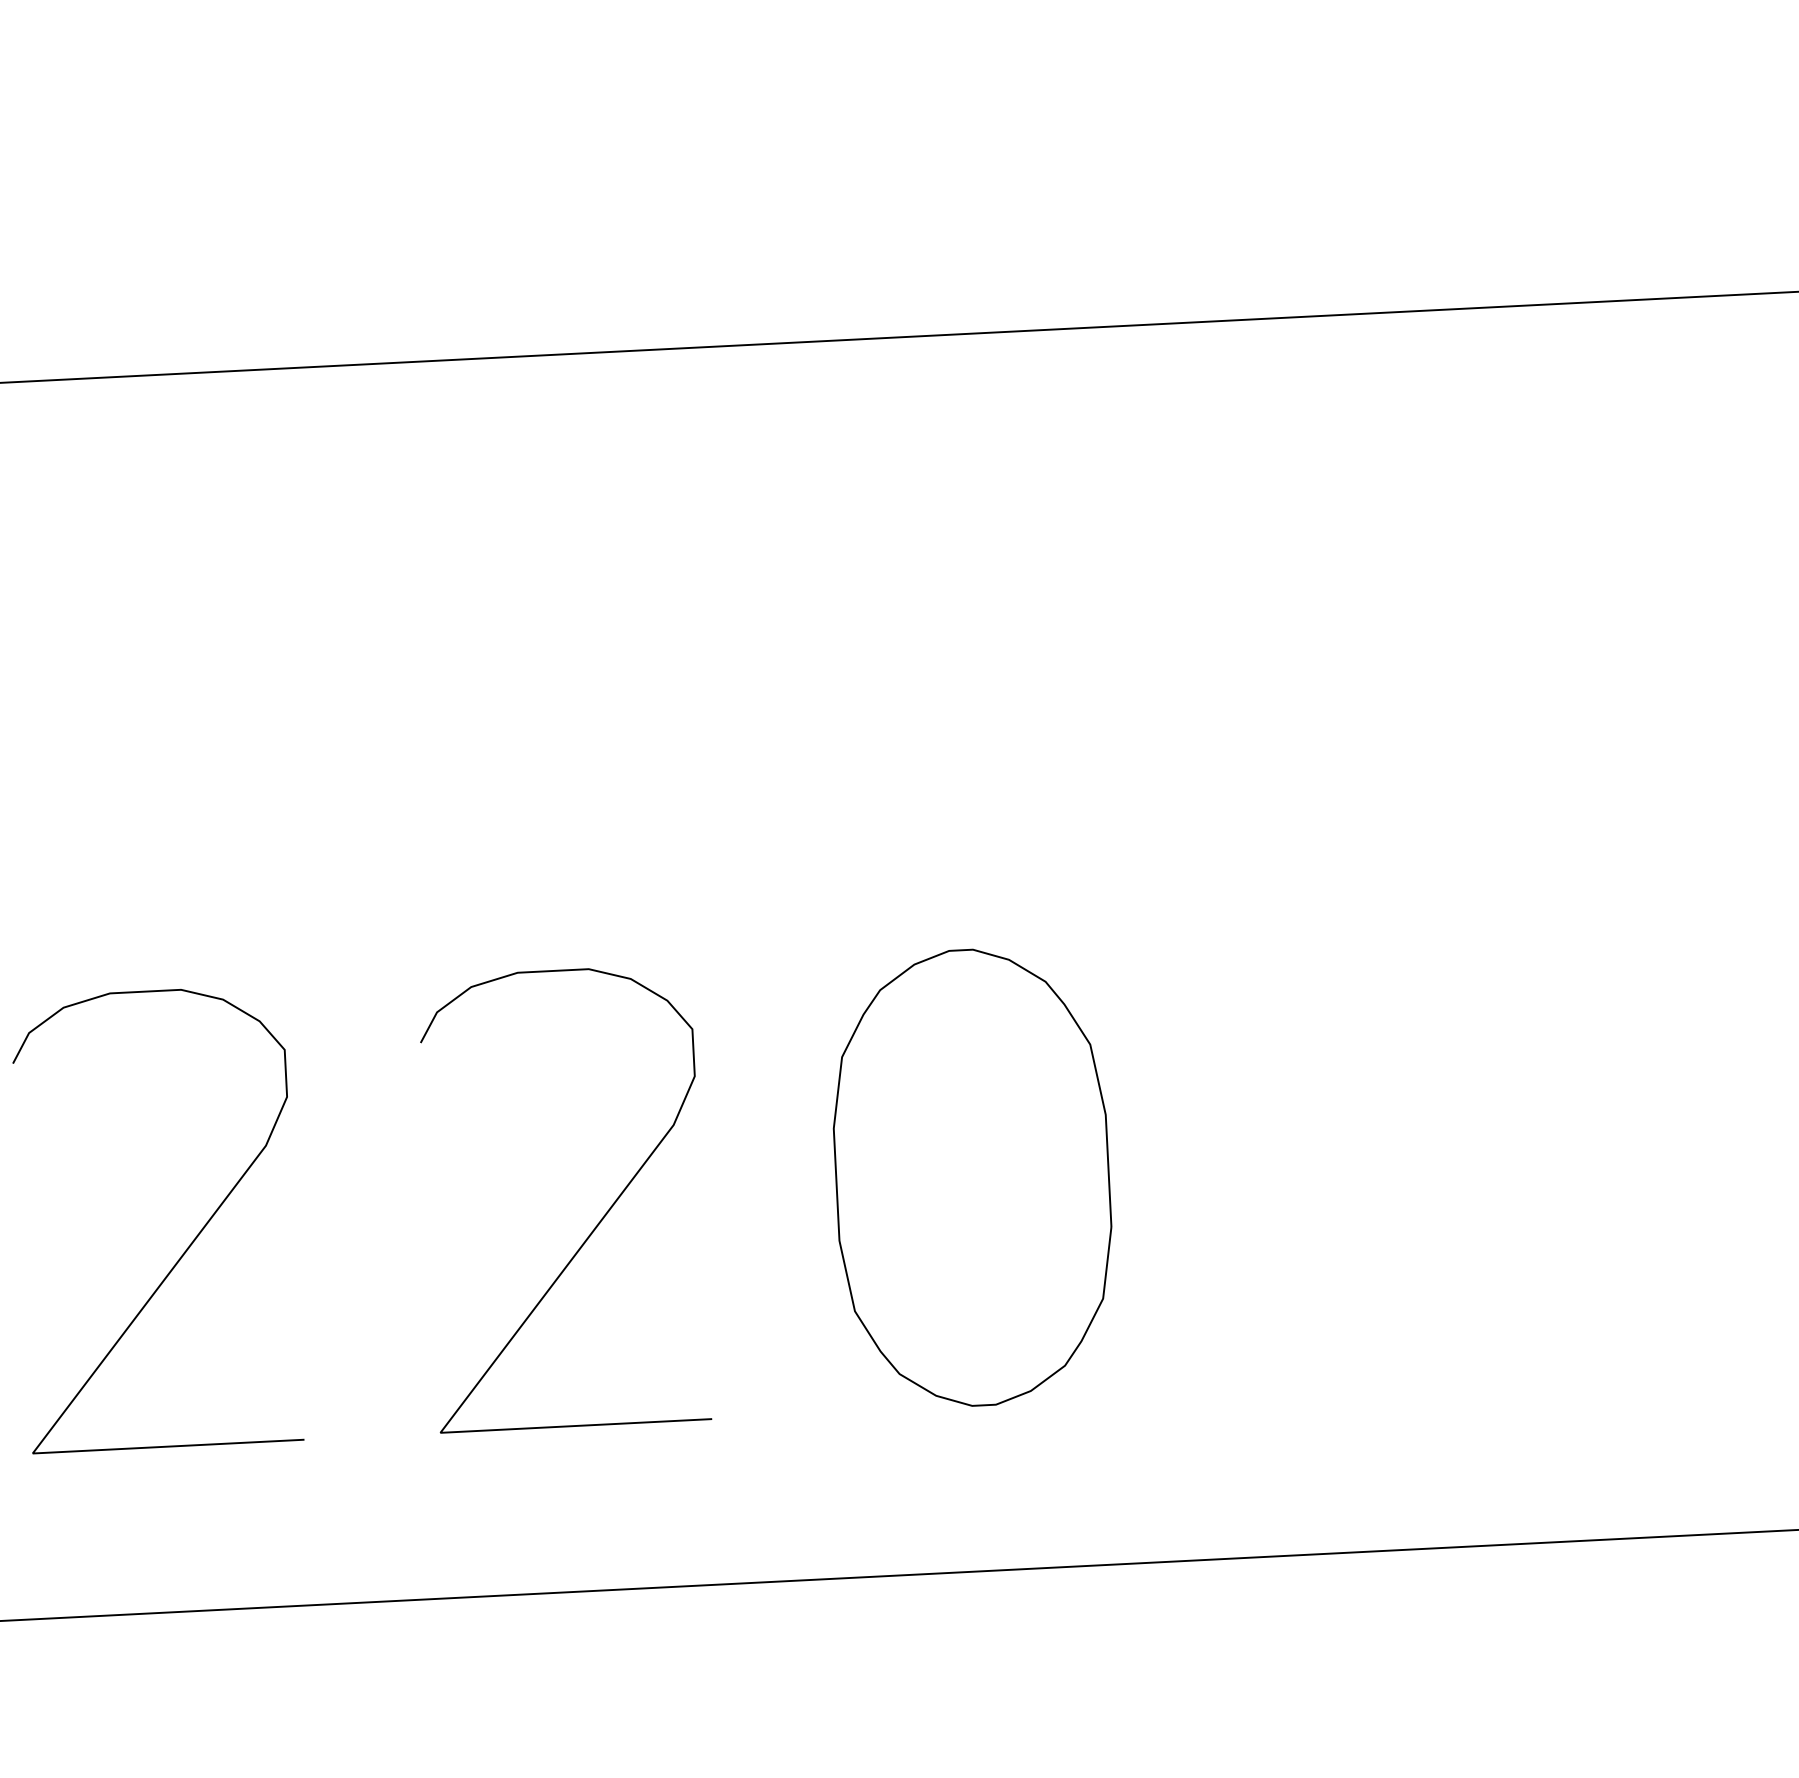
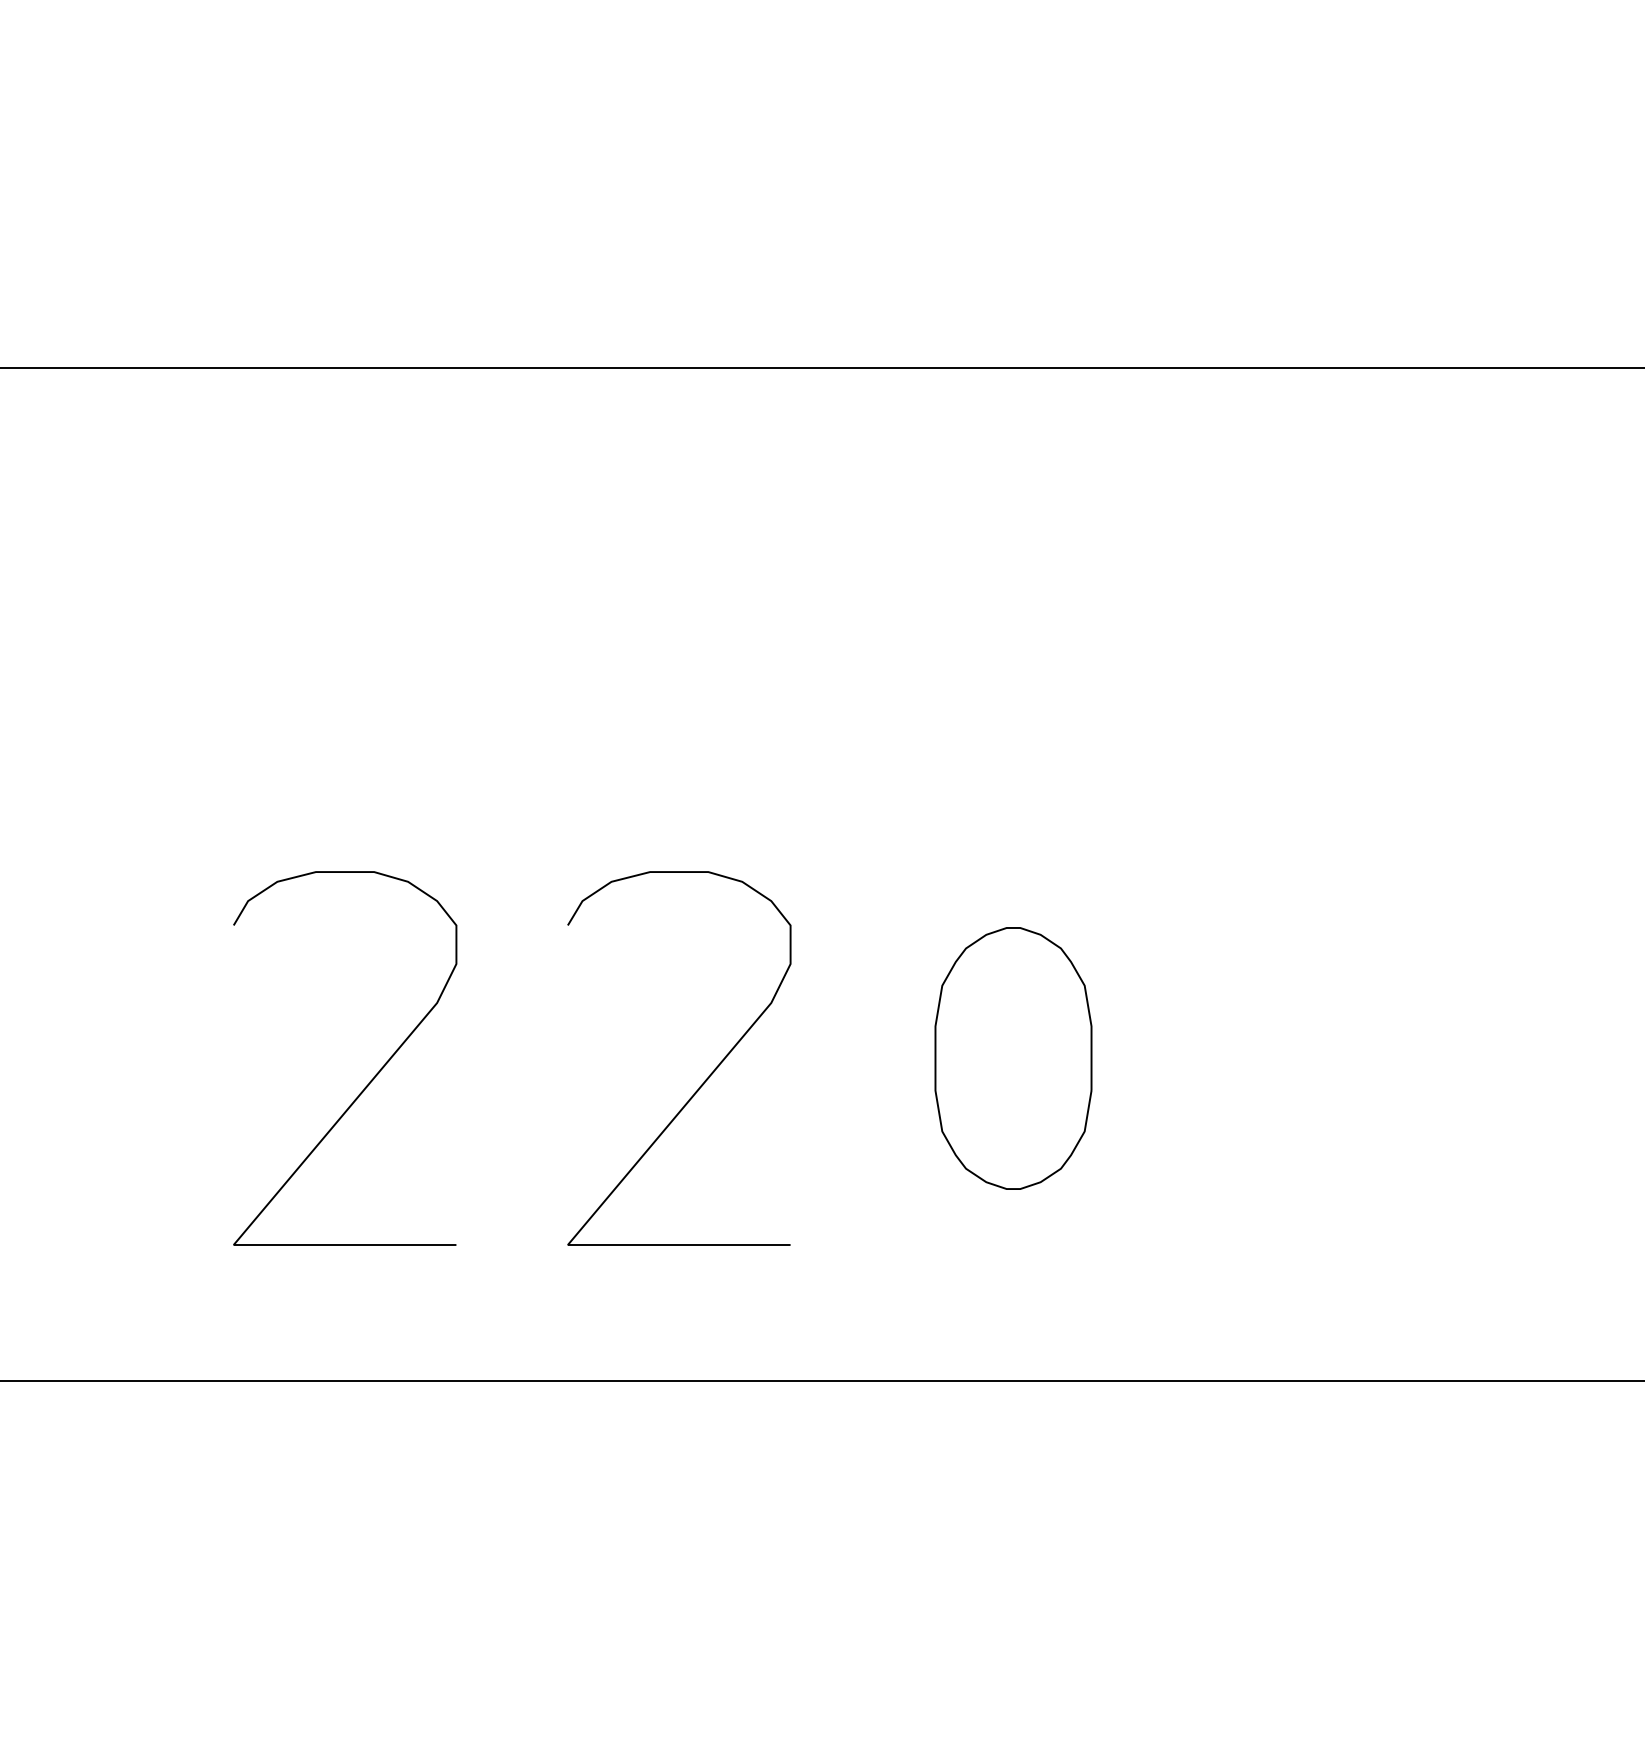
part: (972, 1177) -> (1013, 1058), size x0.7

